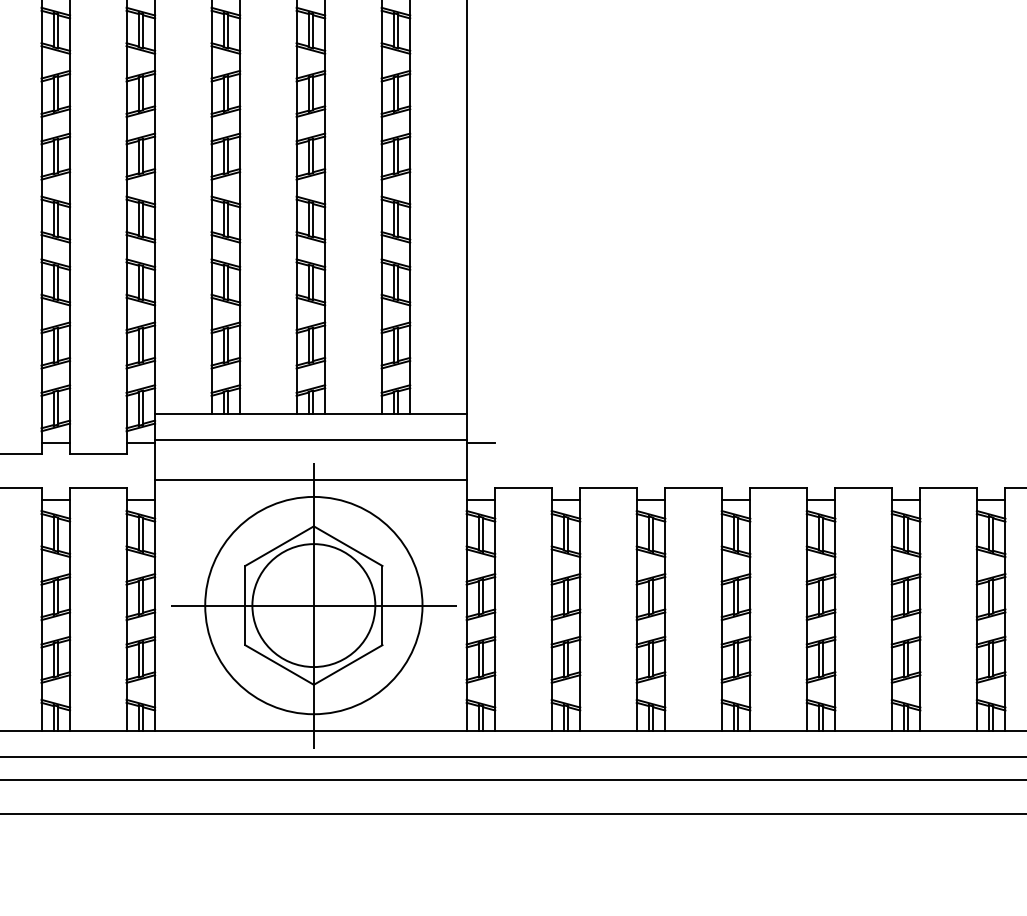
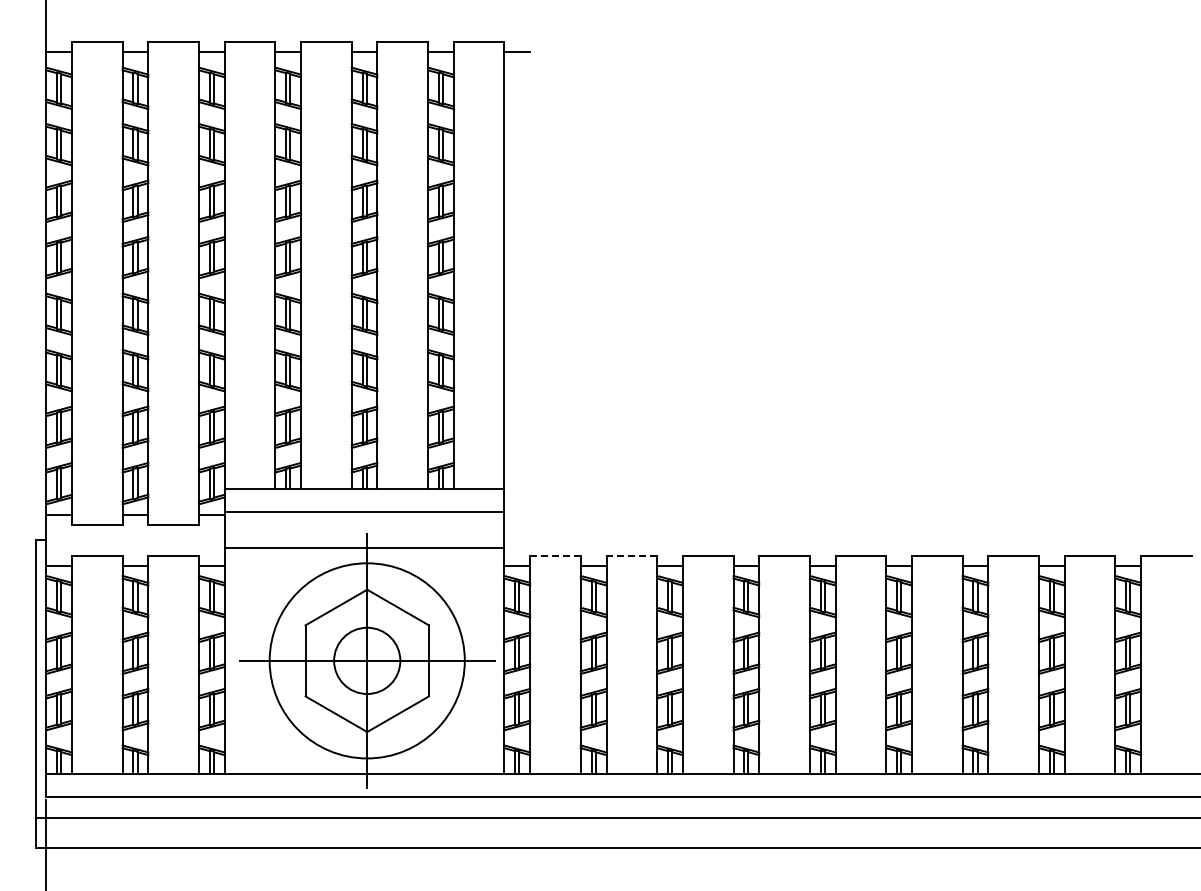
line: (481, 442) -> (517, 514), removed
line: (522, 488) -> (554, 555), solid -> dashed
line: (608, 488) -> (631, 555), solid -> dashed
circle: (314, 605) -> (367, 660), size x0.6

